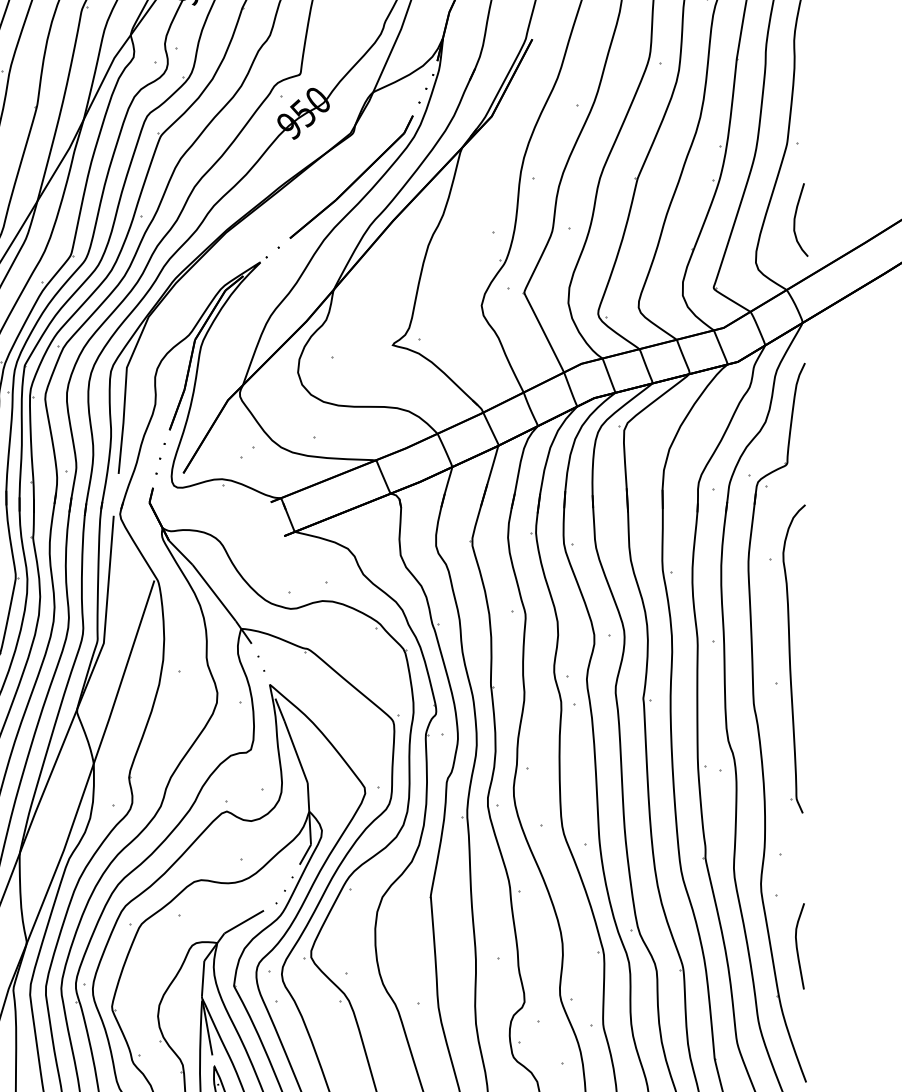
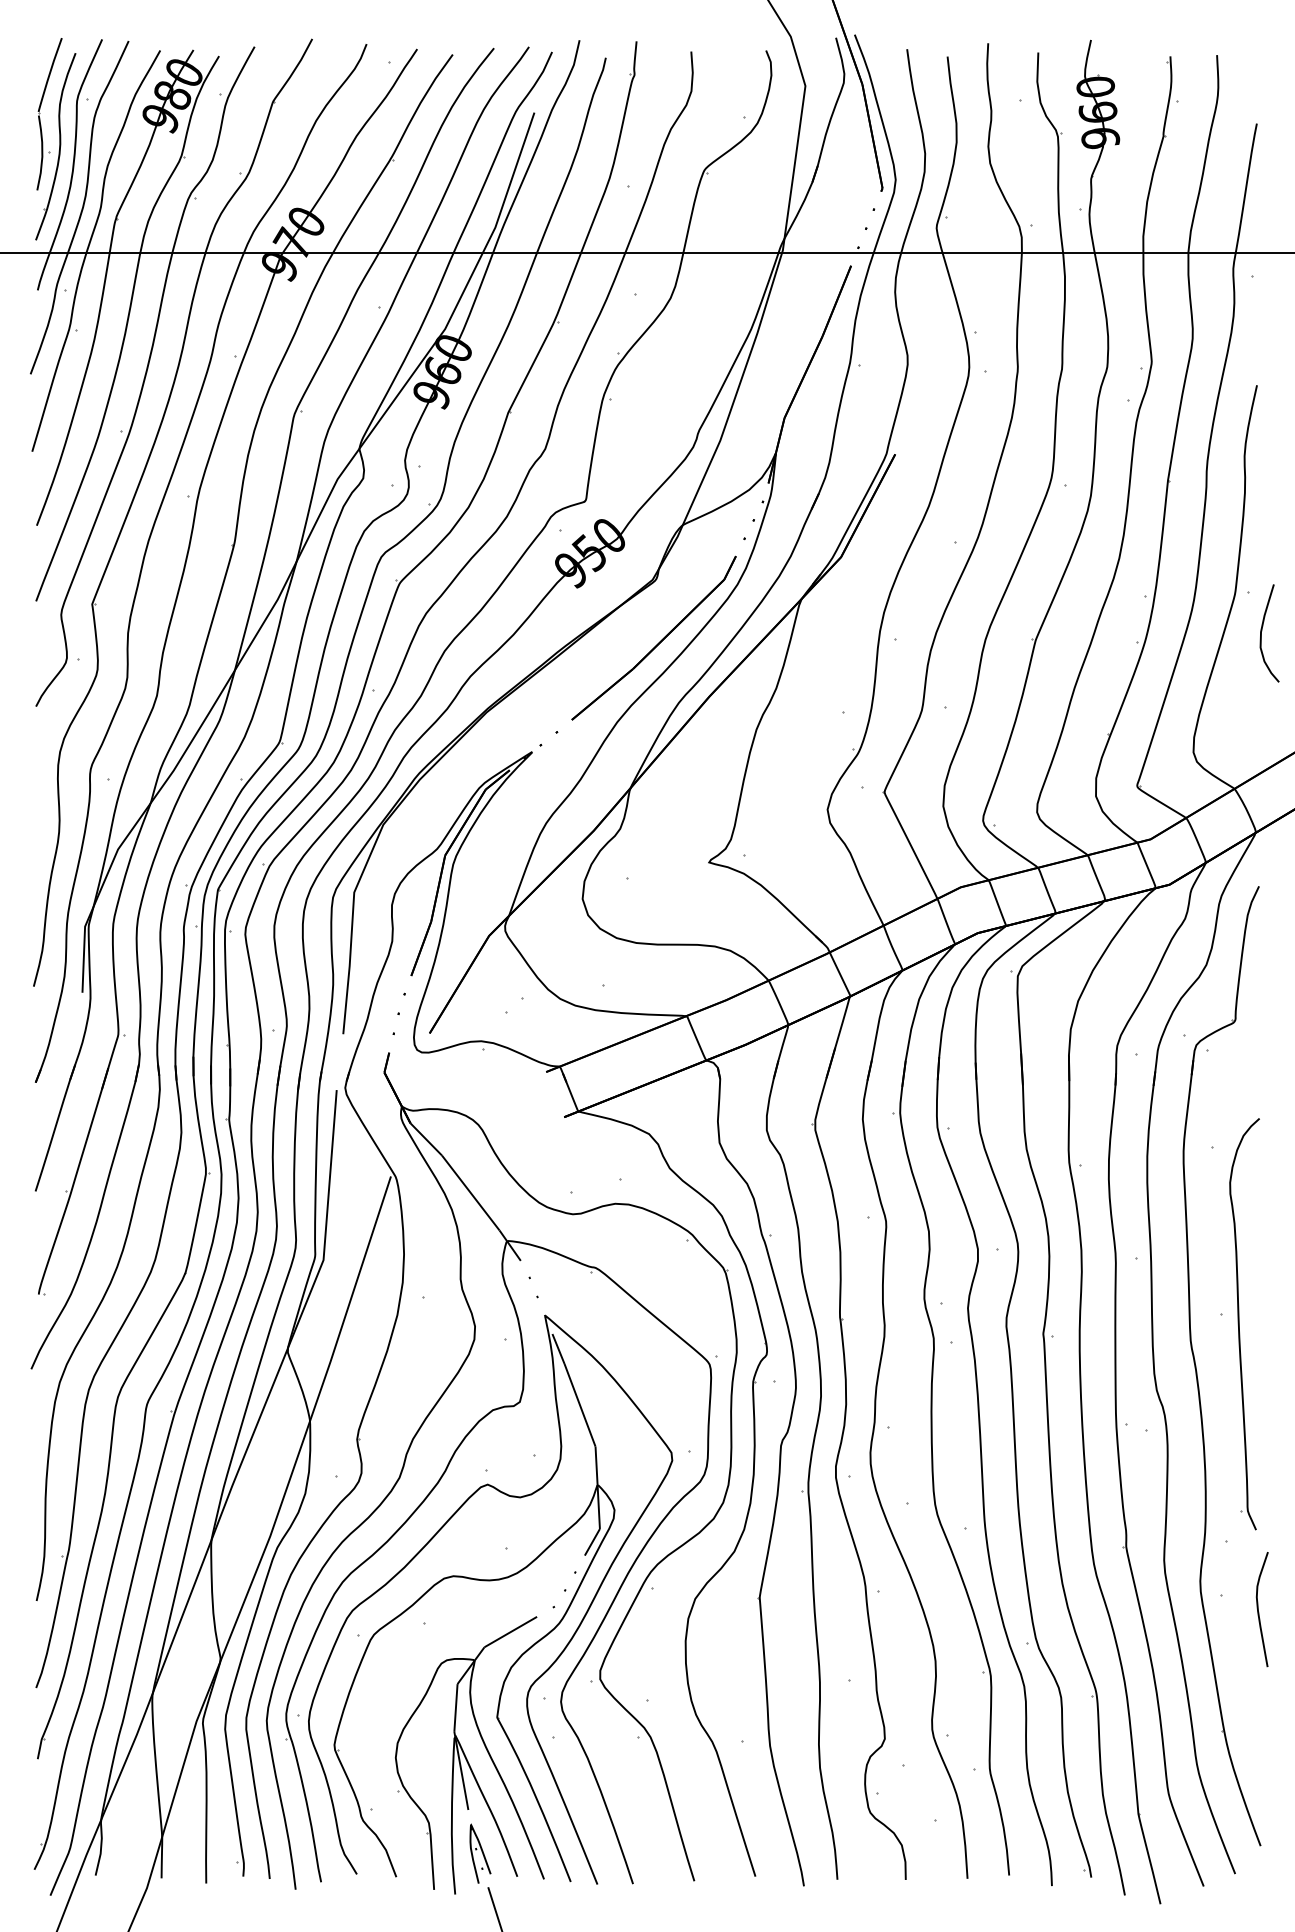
curve: (795, 218) -> (1262, 631), moved
part: (794, 659) -> (1244, 1324), moved
curve: (797, 946) -> (1258, 1609), moved

